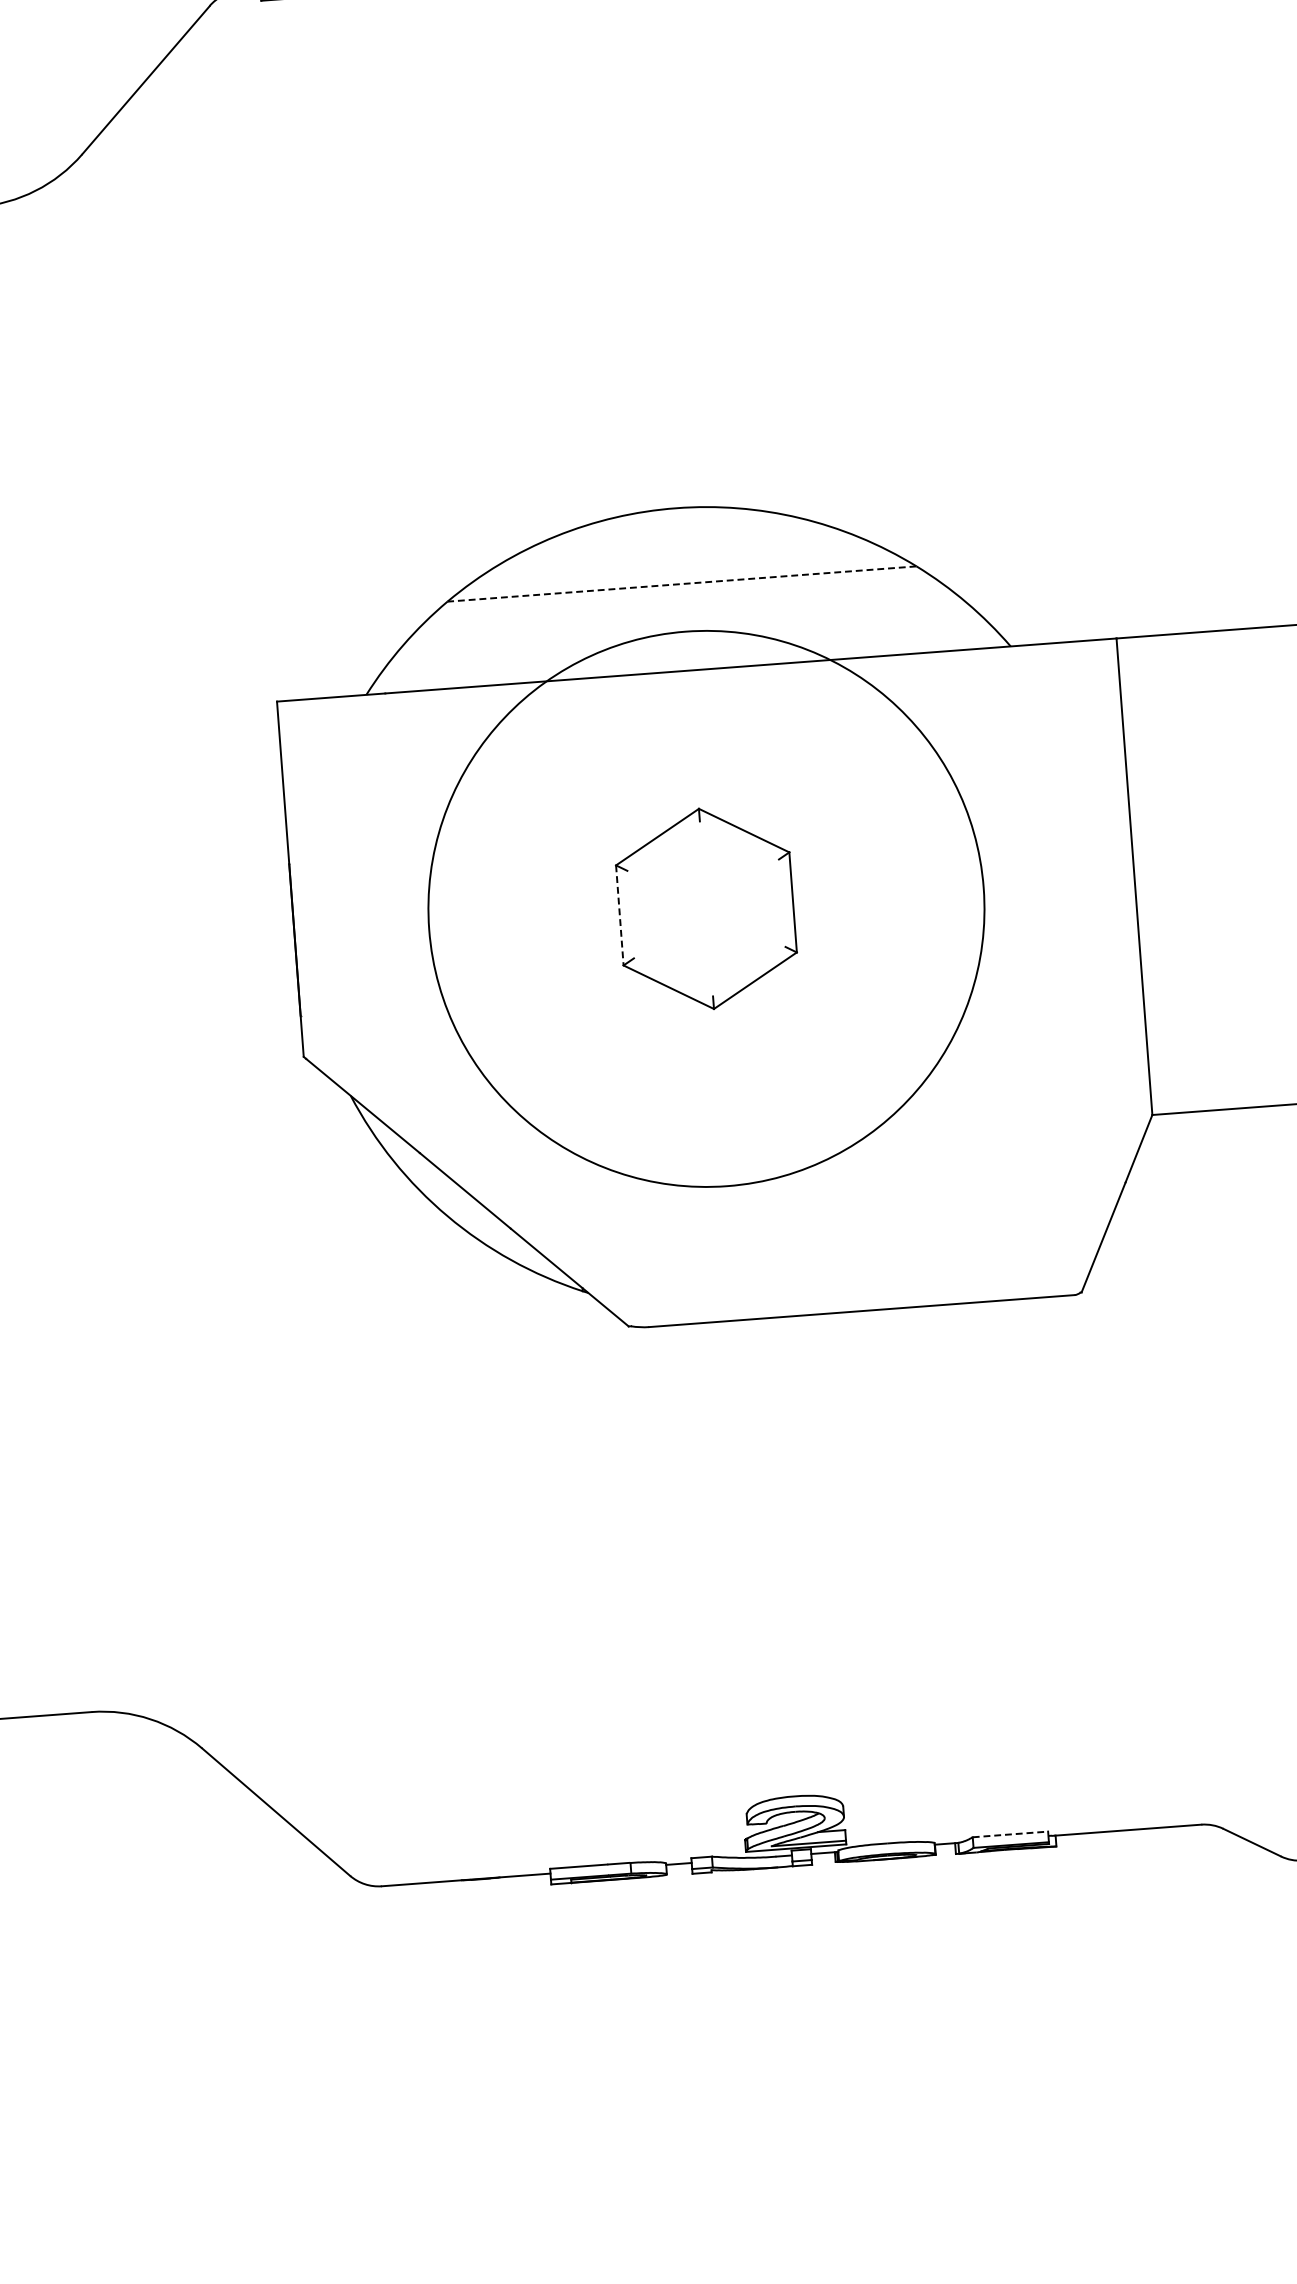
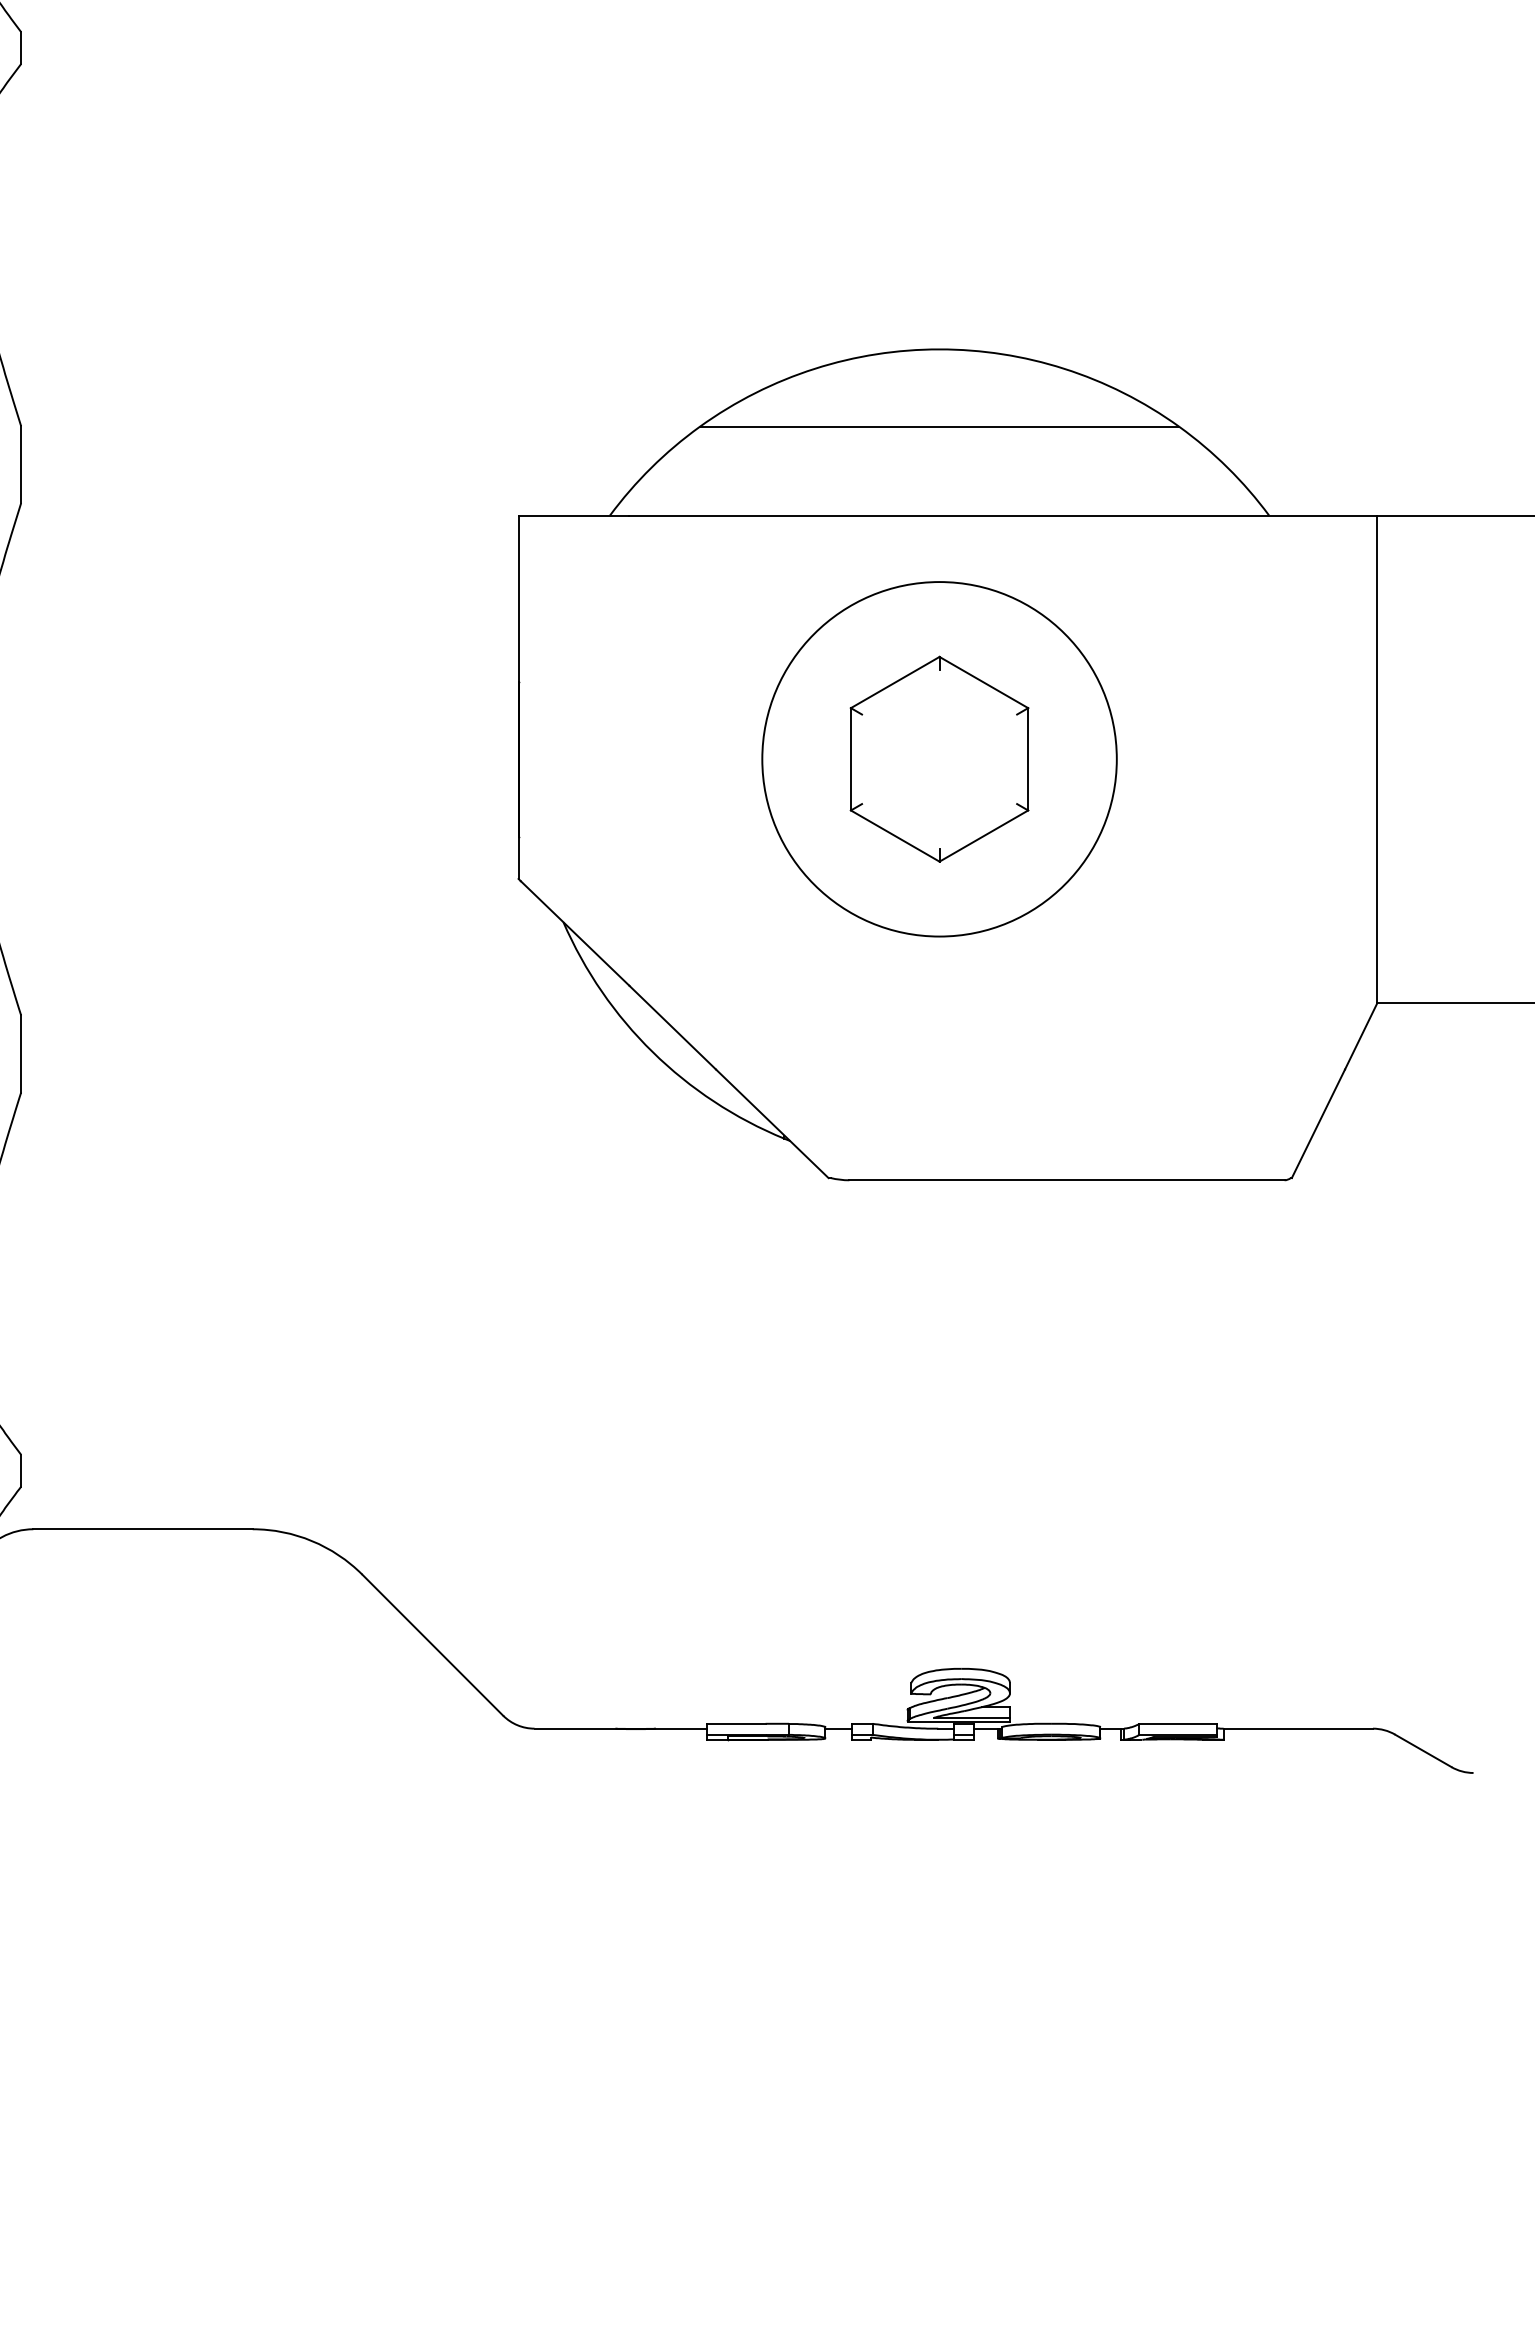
line: (681, 583) -> (939, 426), dashed -> solid
circle: (706, 909) -> (939, 759), size x0.62
line: (619, 915) -> (850, 759), dashed -> solid
line: (1010, 1834) -> (1177, 1724), dashed -> solid

